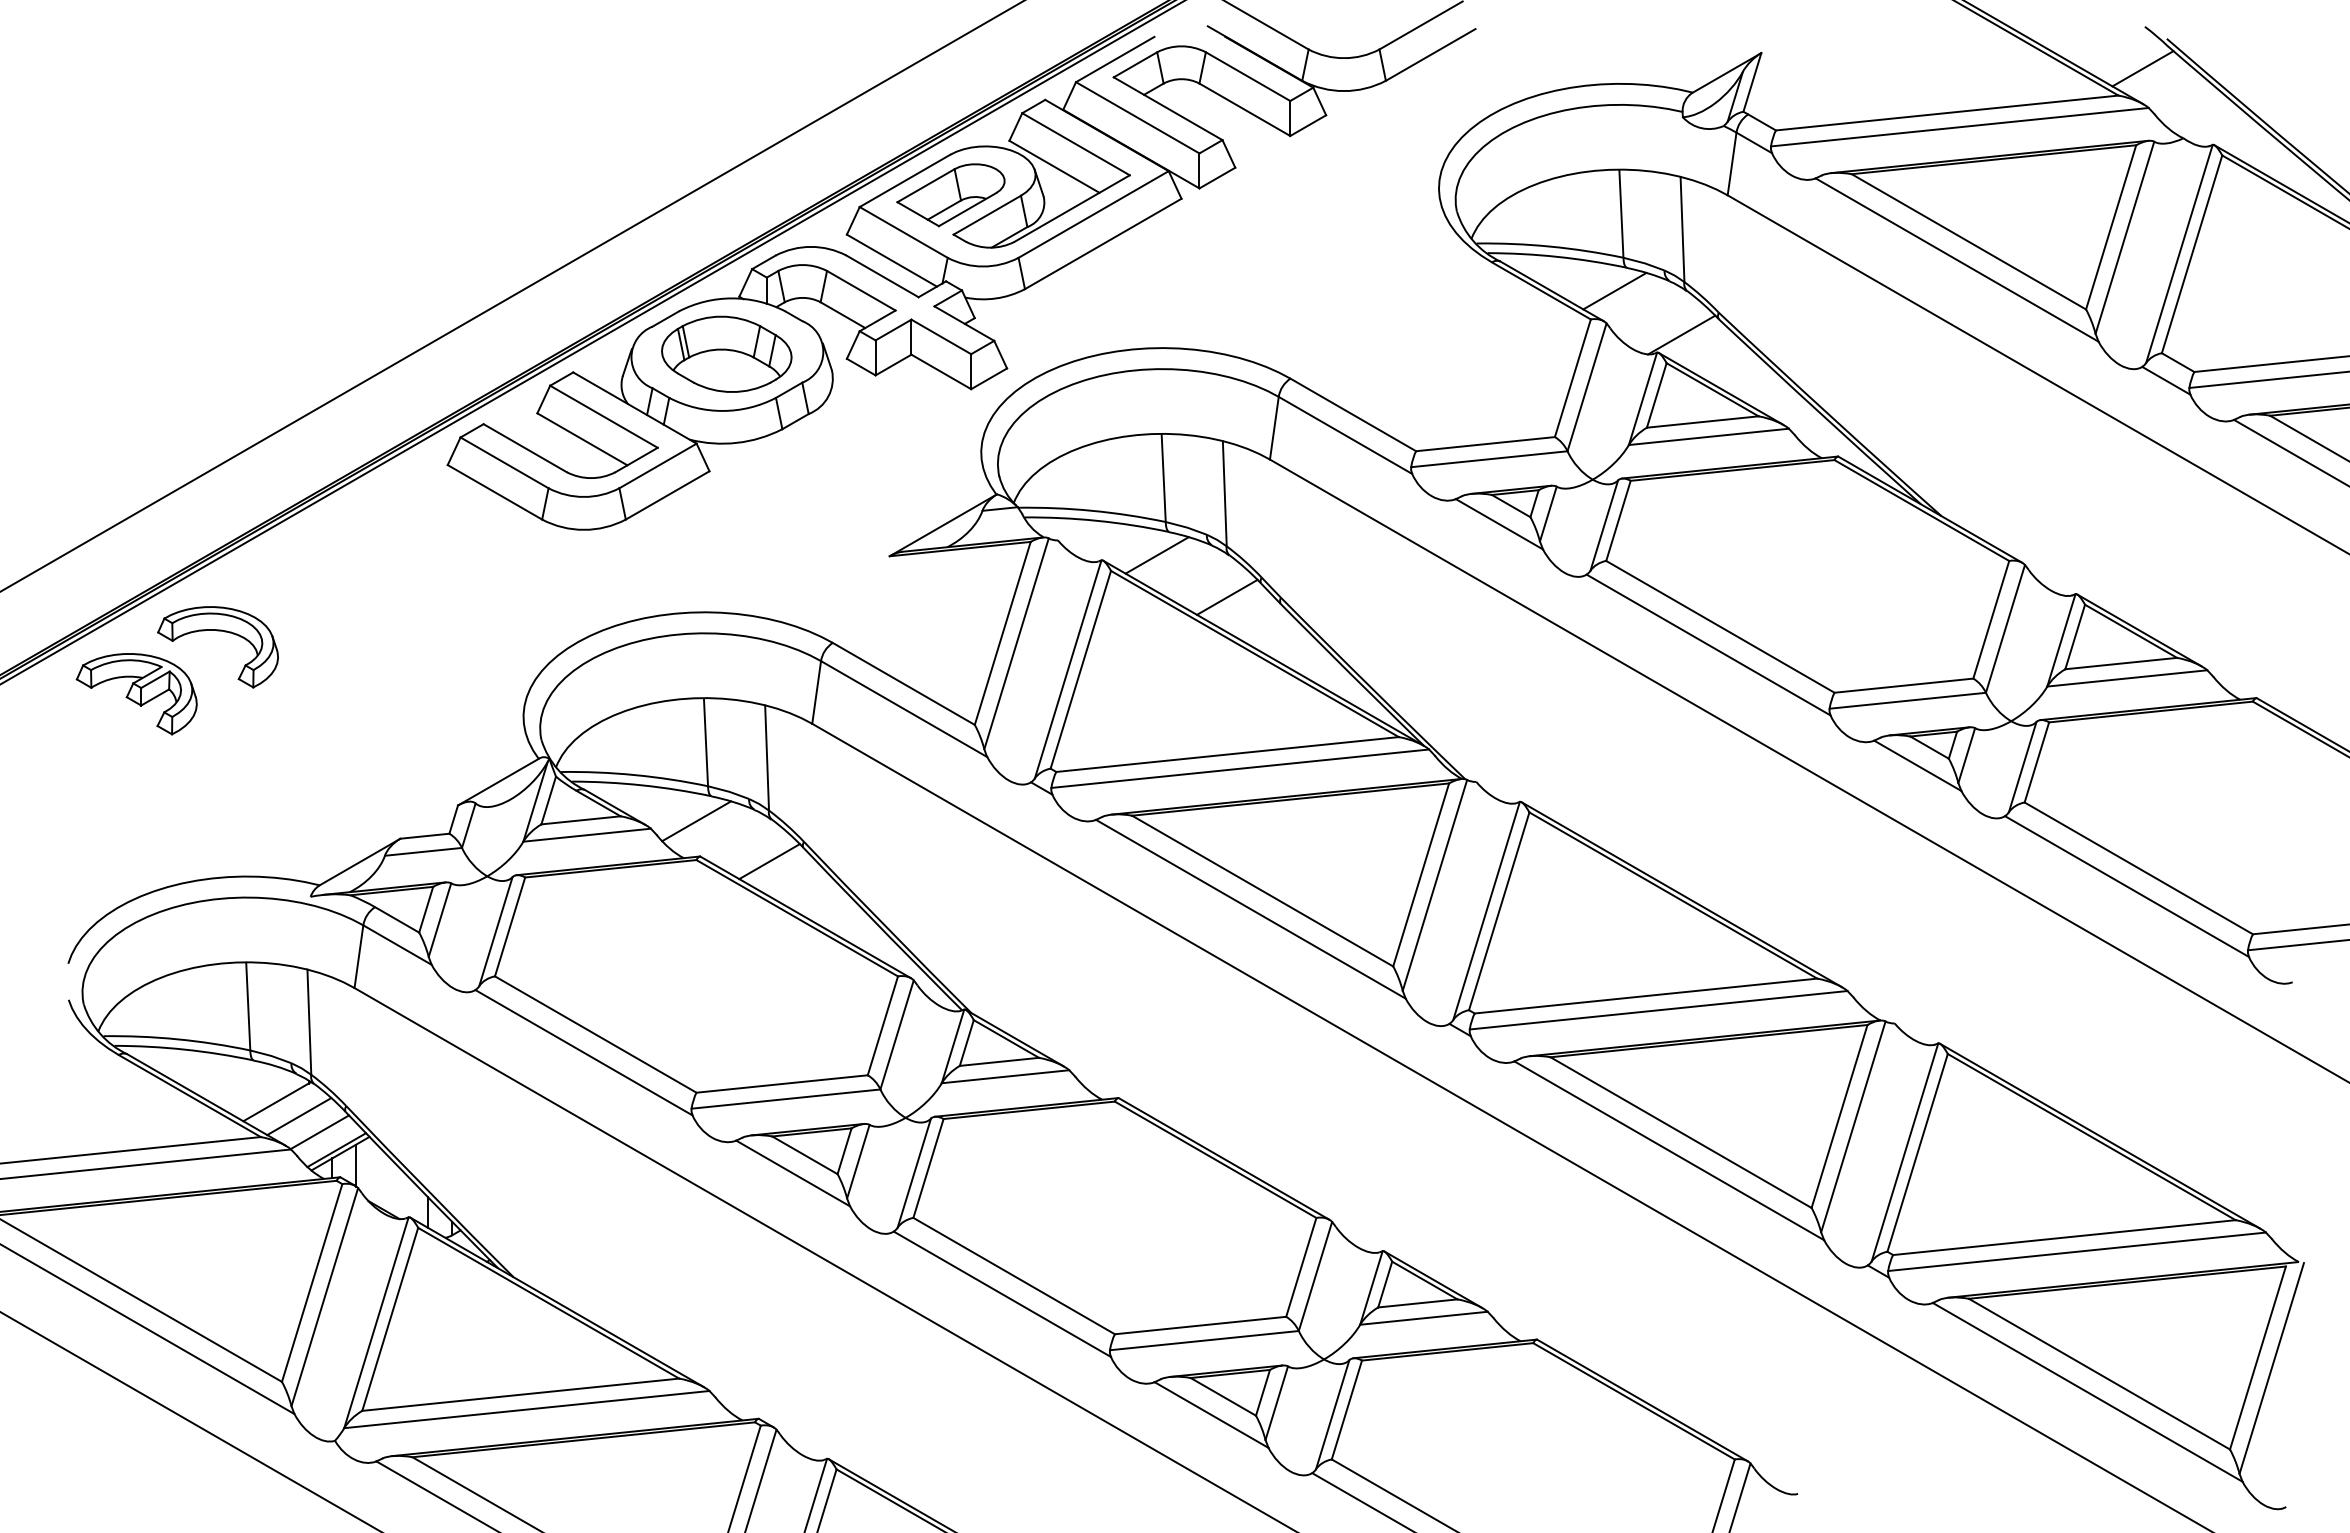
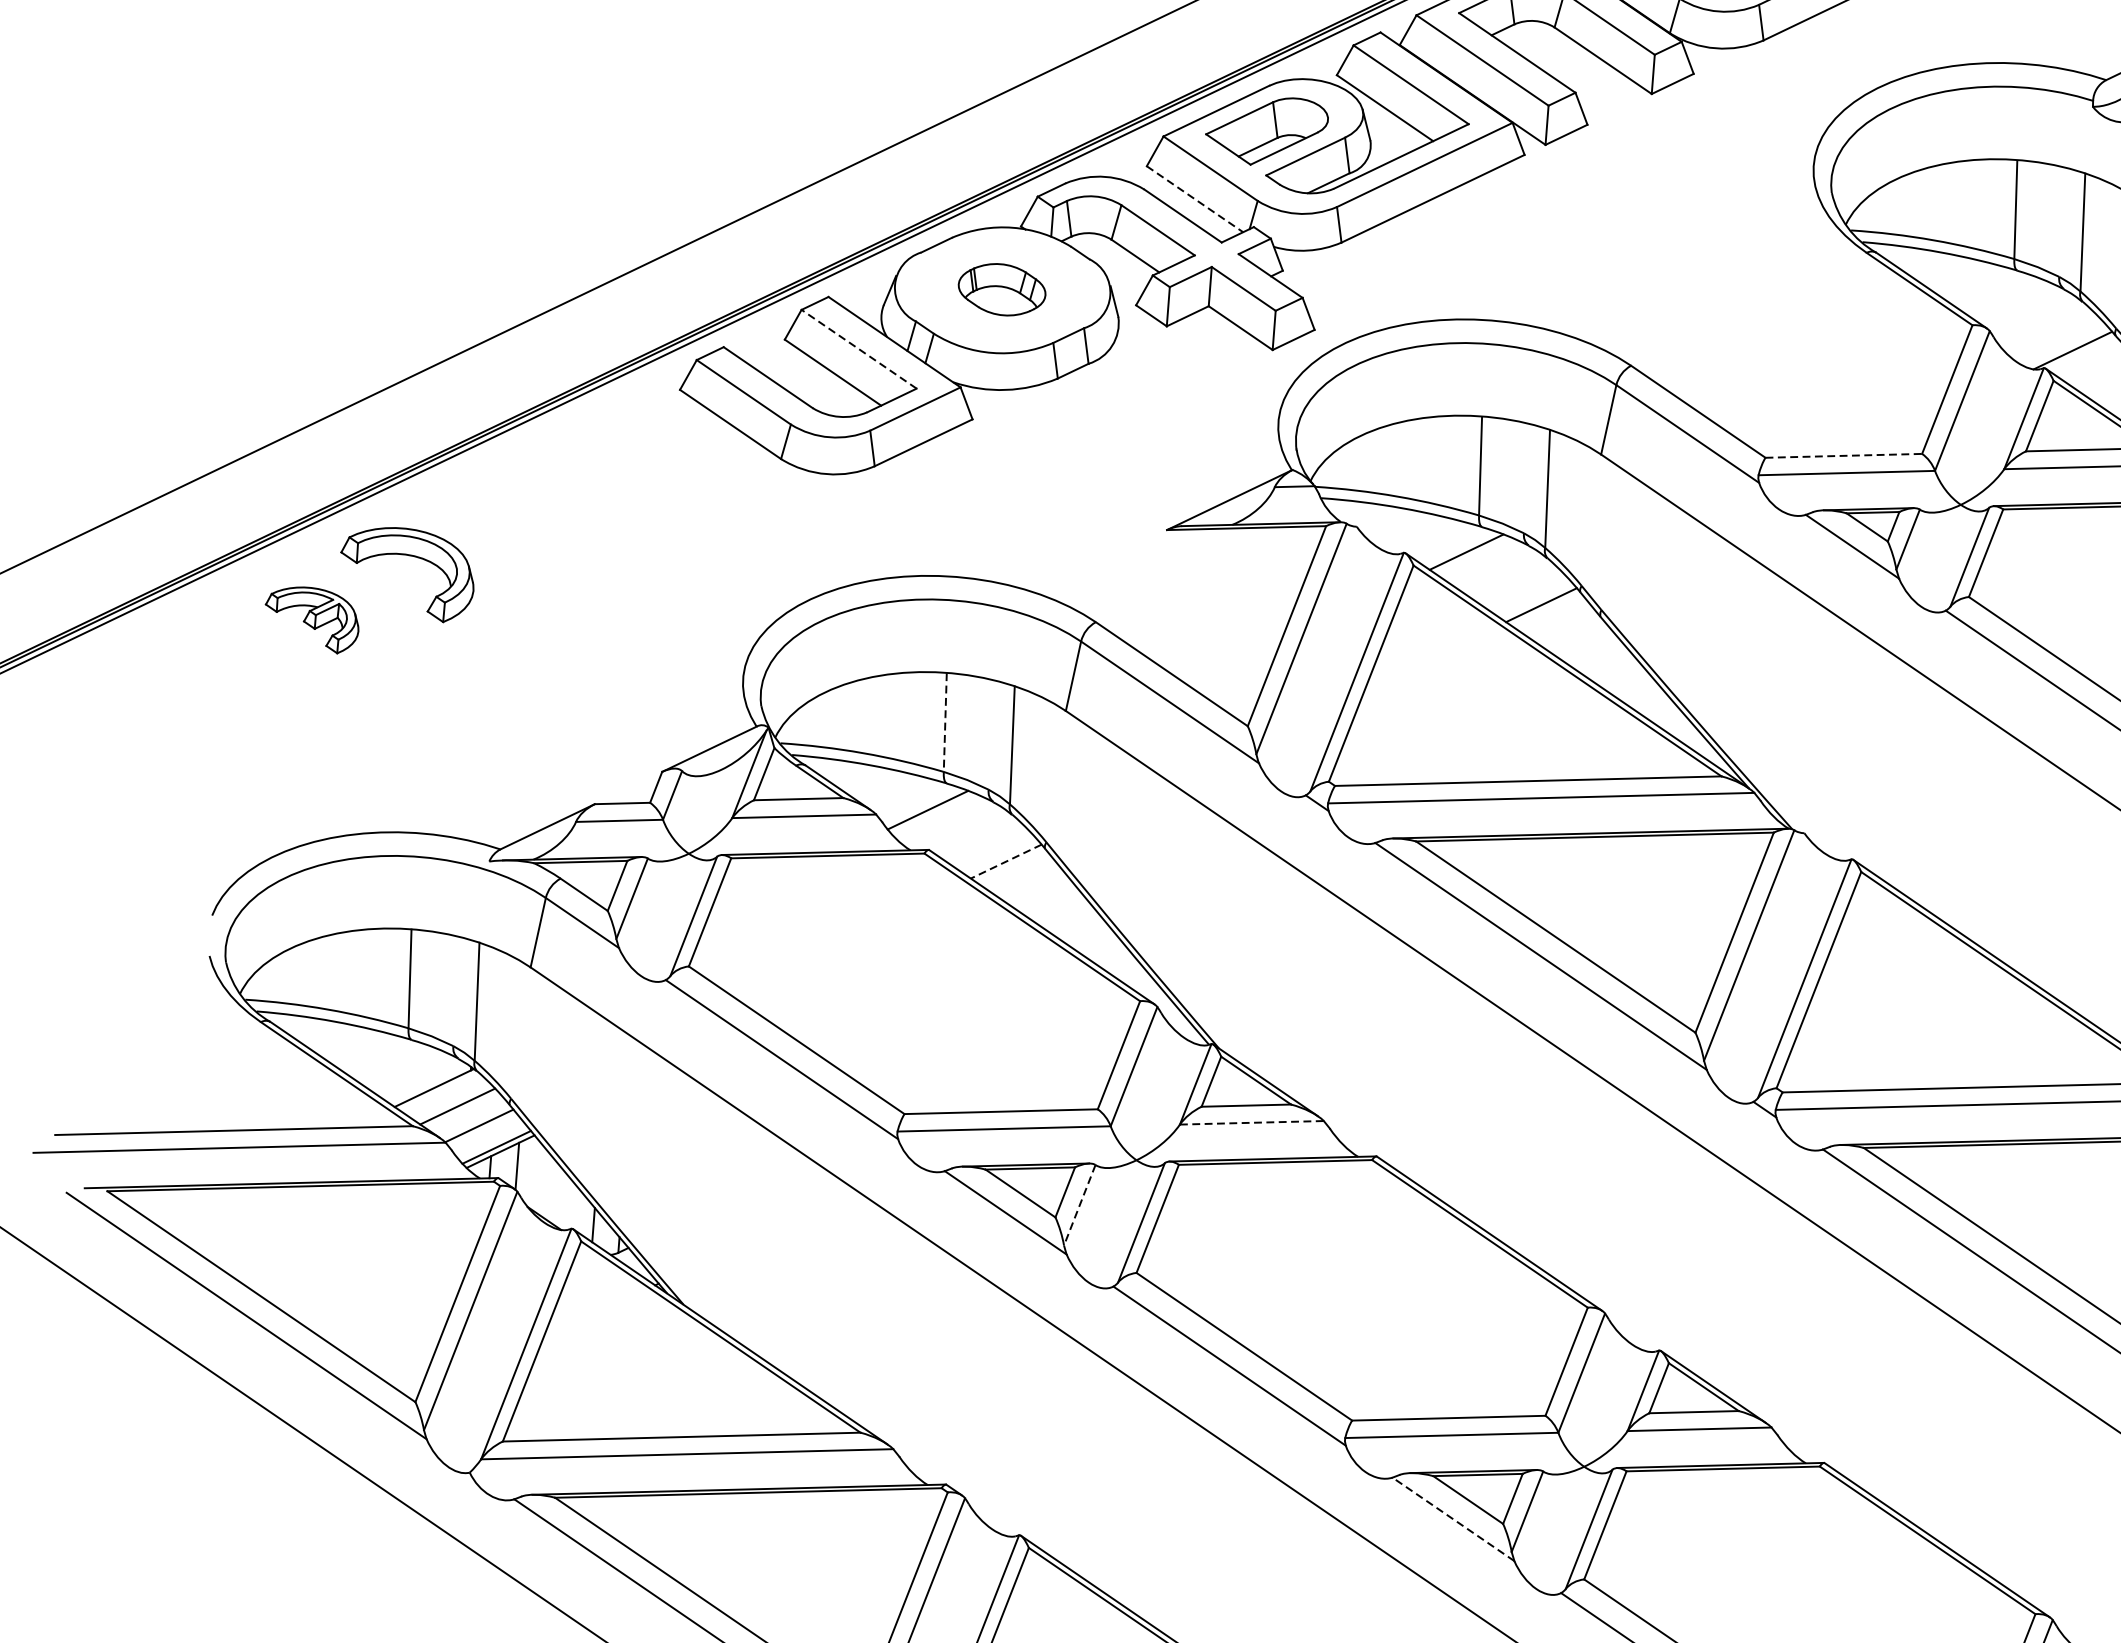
line: (891, 260) -> (1194, 199), solid -> dashed
line: (1614, 290) -> (2001, 294), removed
part: (726, 353) -> (1001, 288), size x0.6
line: (603, 416) -> (858, 348), solid -> dashed
line: (1485, 444) -> (1843, 456), solid -> dashed
part: (136, 694) -> (311, 619), size x0.7
line: (705, 742) -> (944, 722), solid -> dashed
line: (769, 861) -> (1006, 861), solid -> dashed
line: (1006, 1076) -> (1252, 1122), solid -> dashed
line: (858, 1162) -> (1079, 1206), solid -> dashed
line: (1211, 1415) -> (1453, 1519), solid -> dashed

